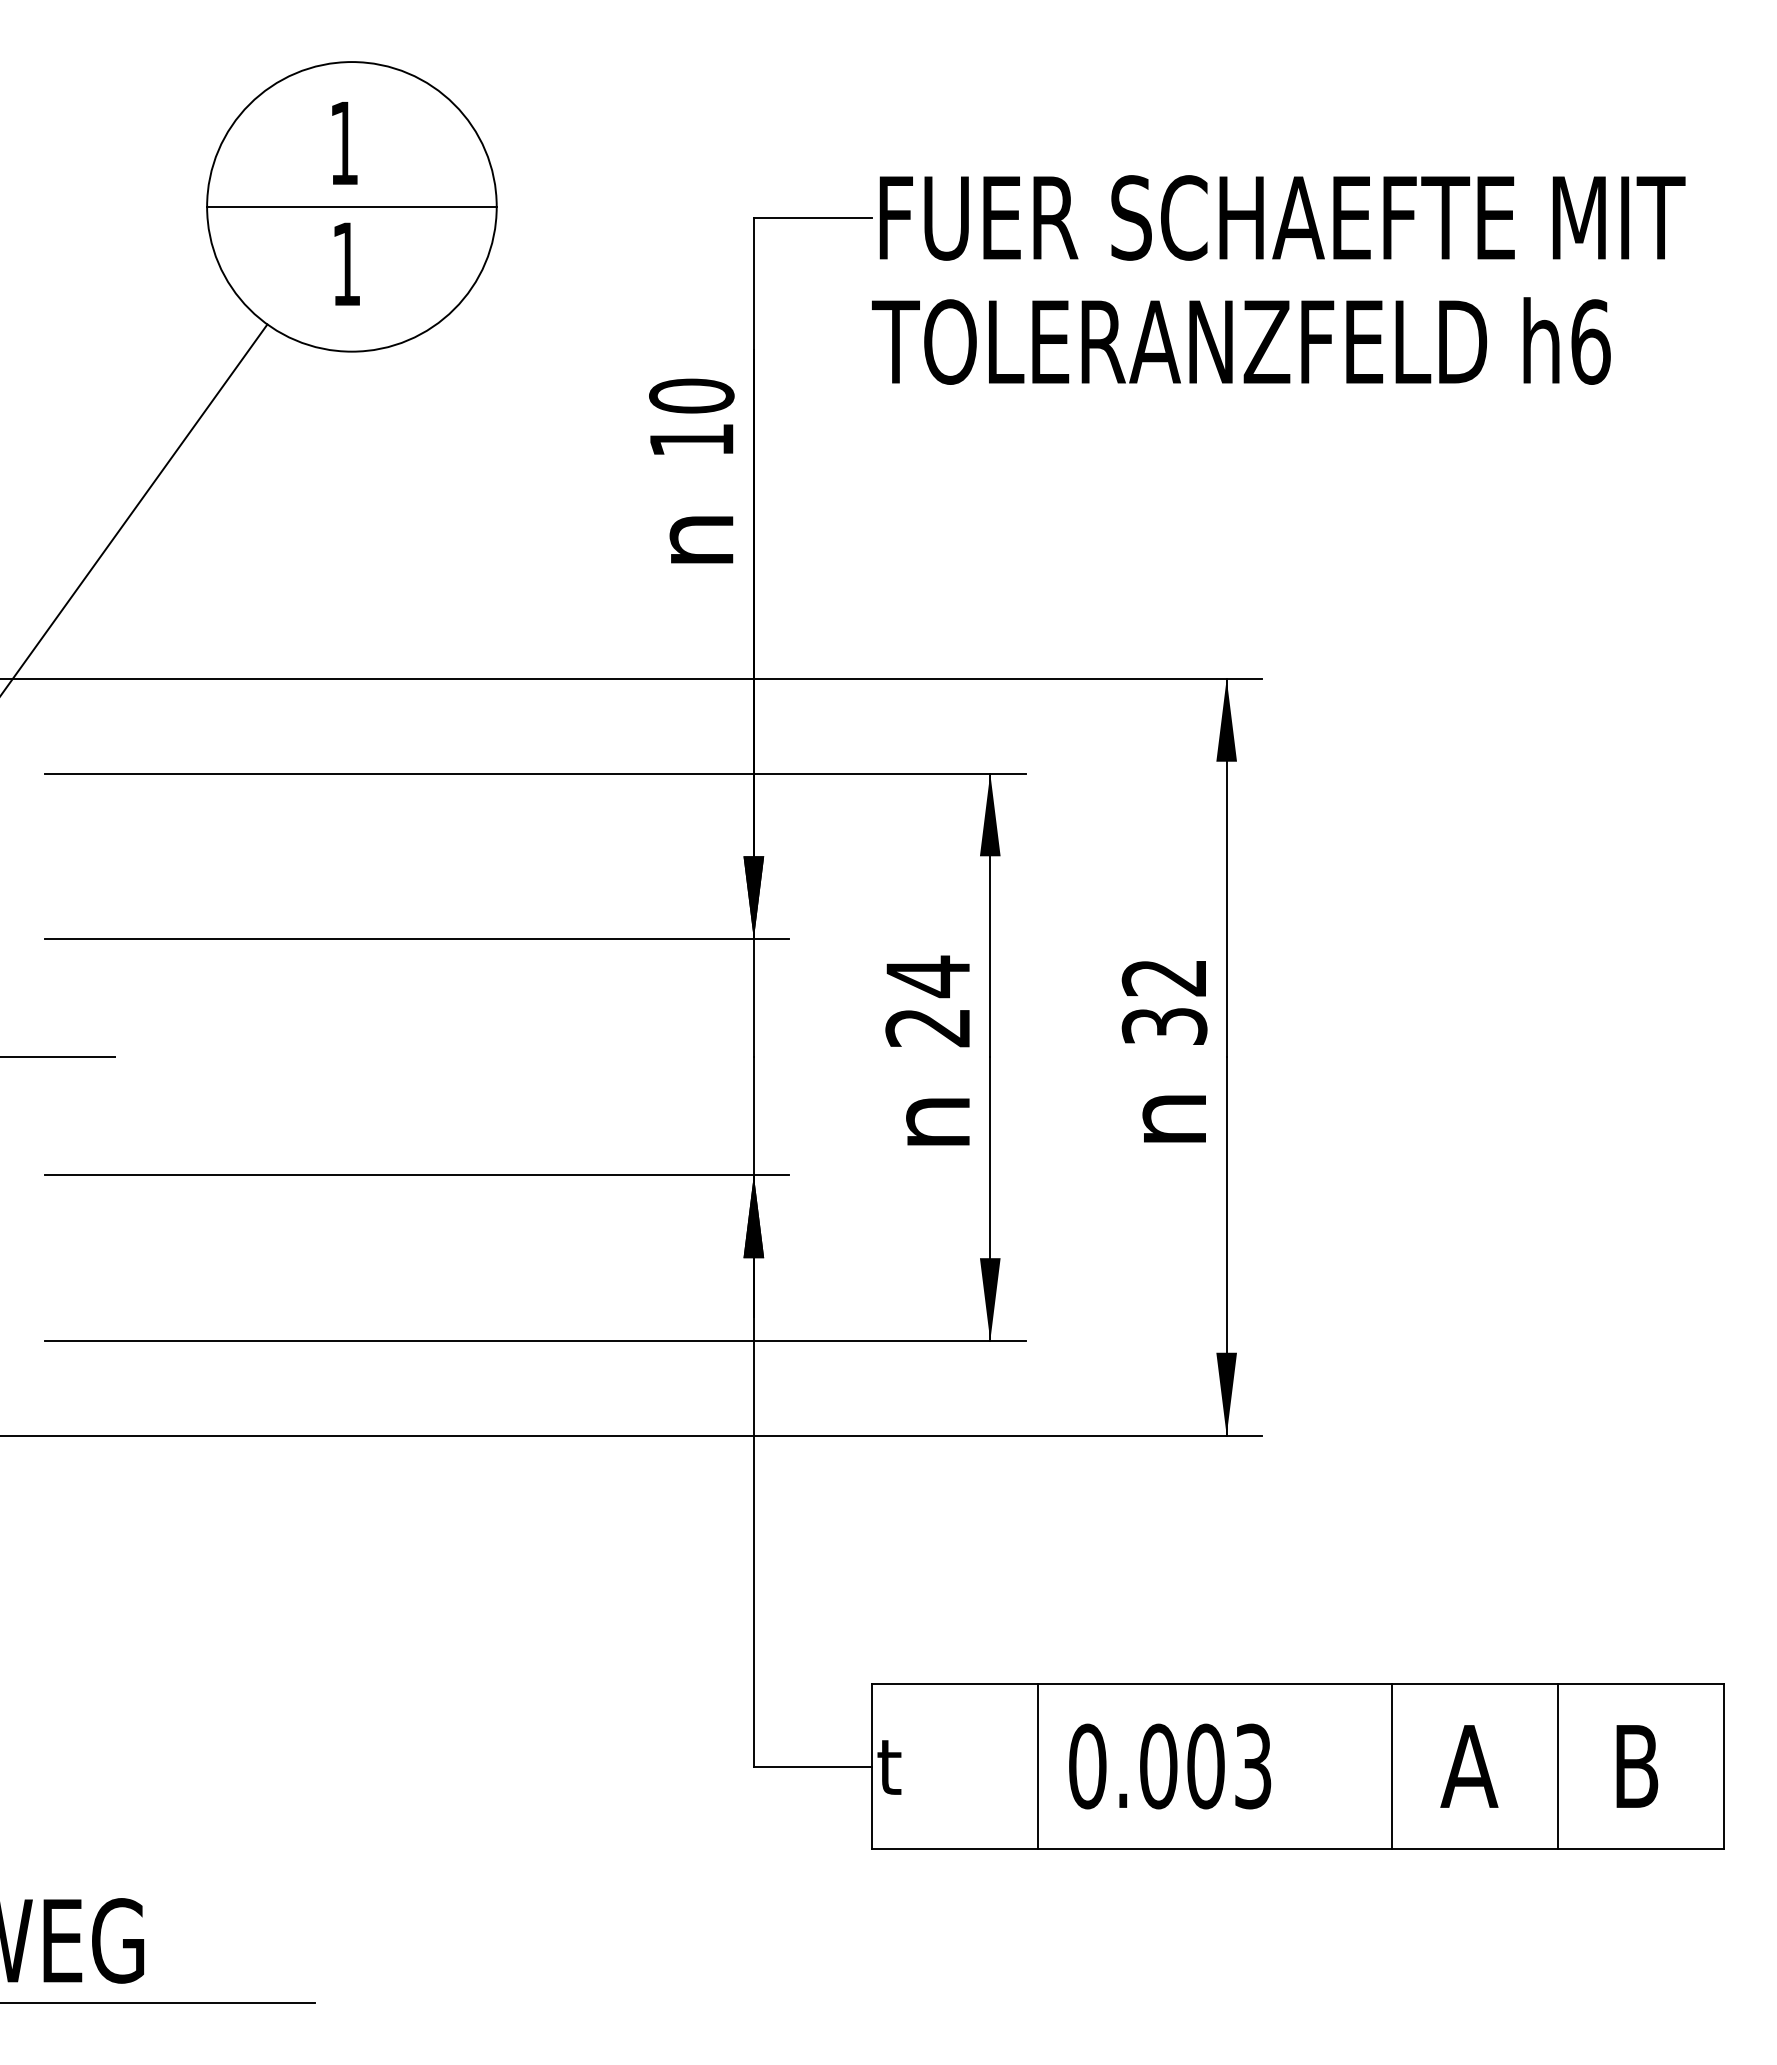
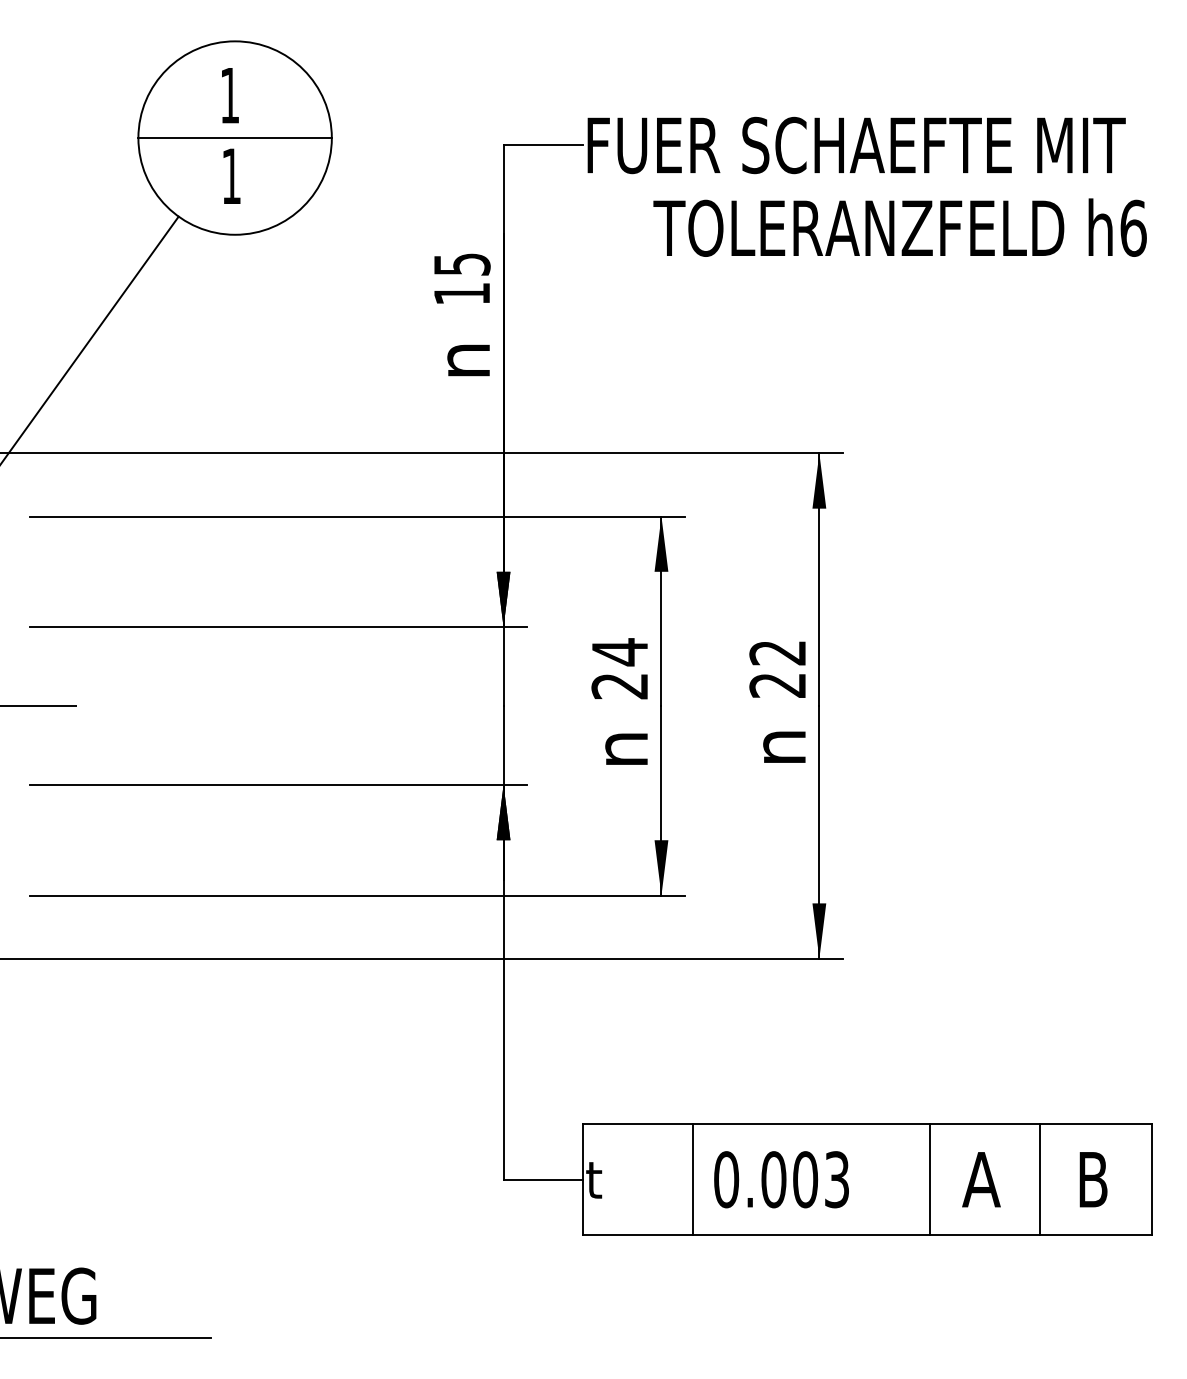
text: (1240, 340) -> (899, 227), moved
text: (690, 396) -> (461, 264), 10 -> 15
text: (1164, 1026) -> (777, 685), 32 -> 22

